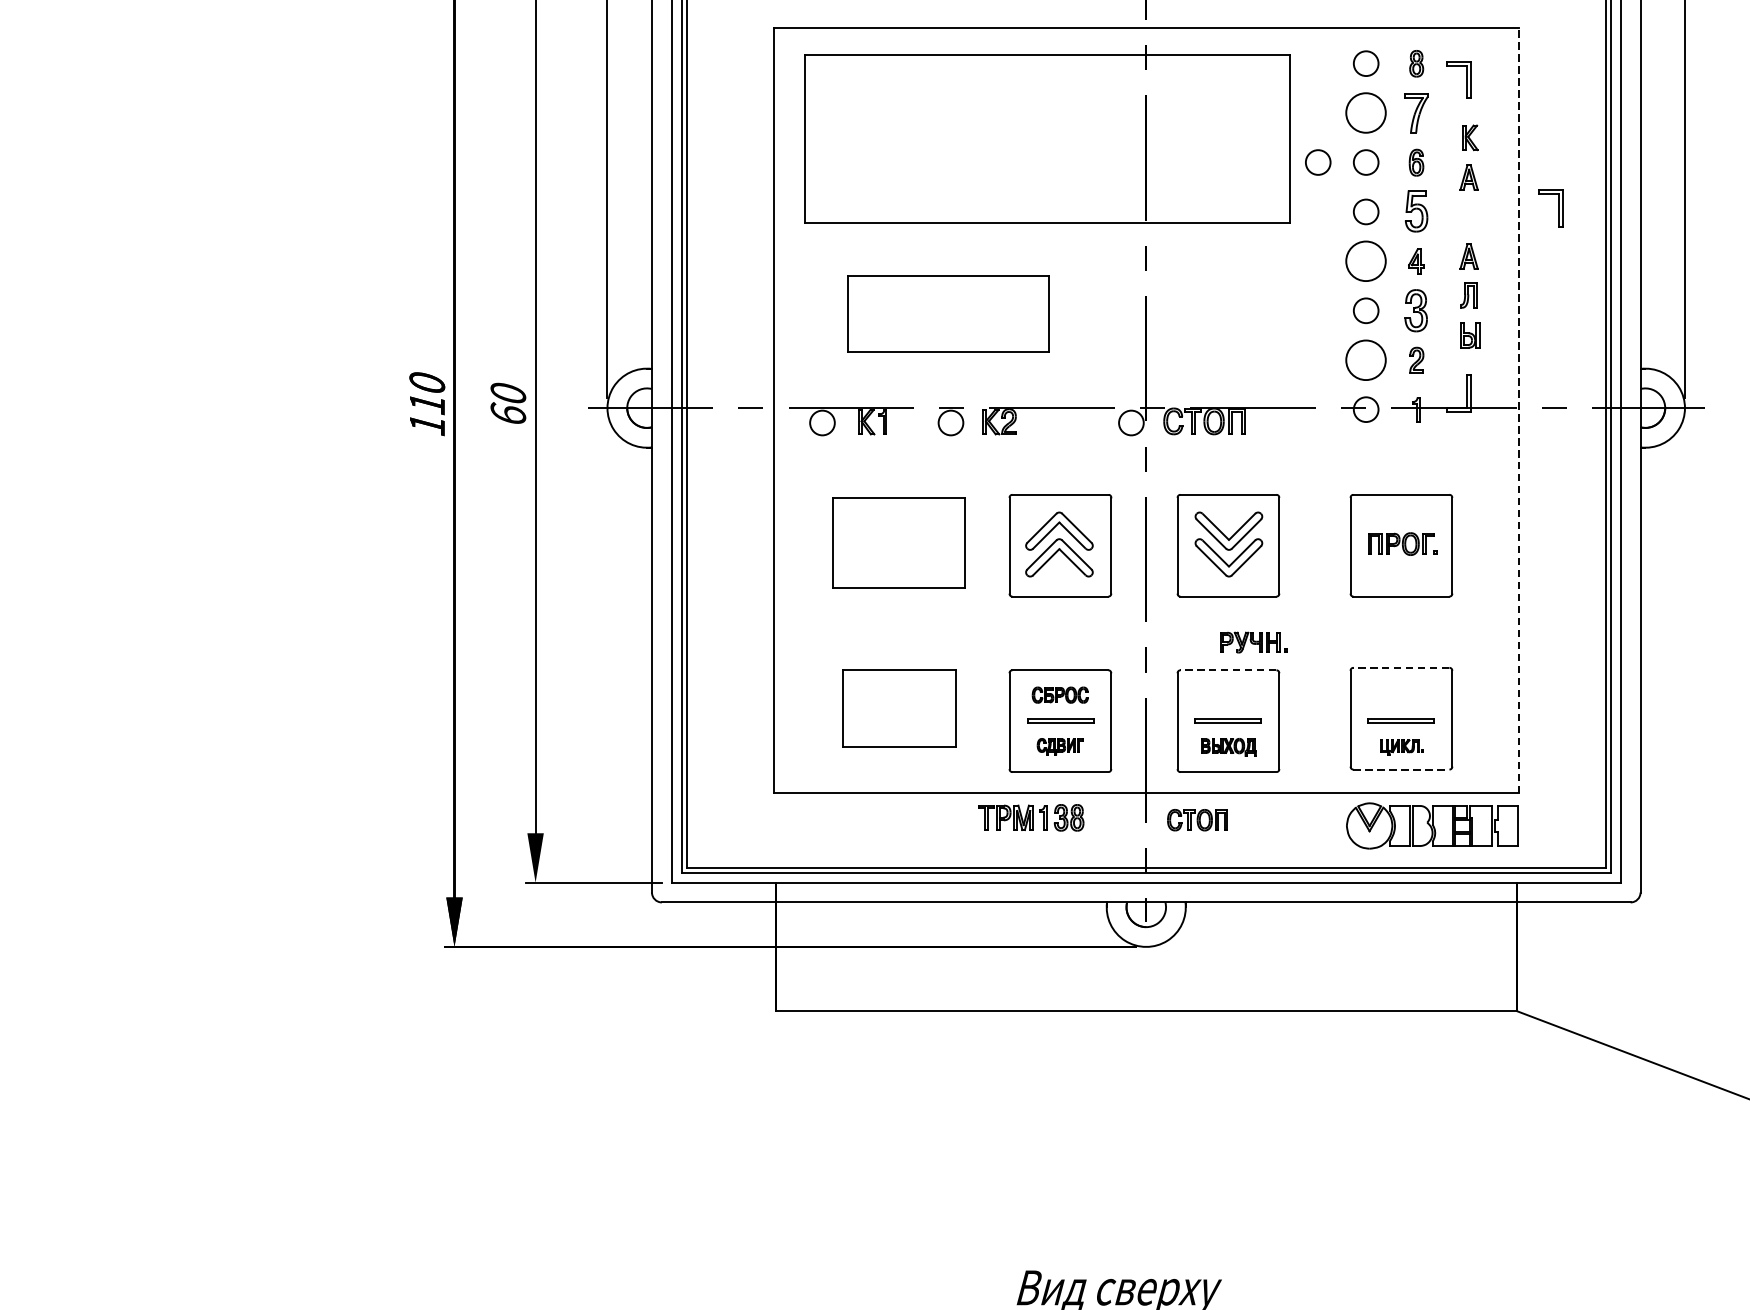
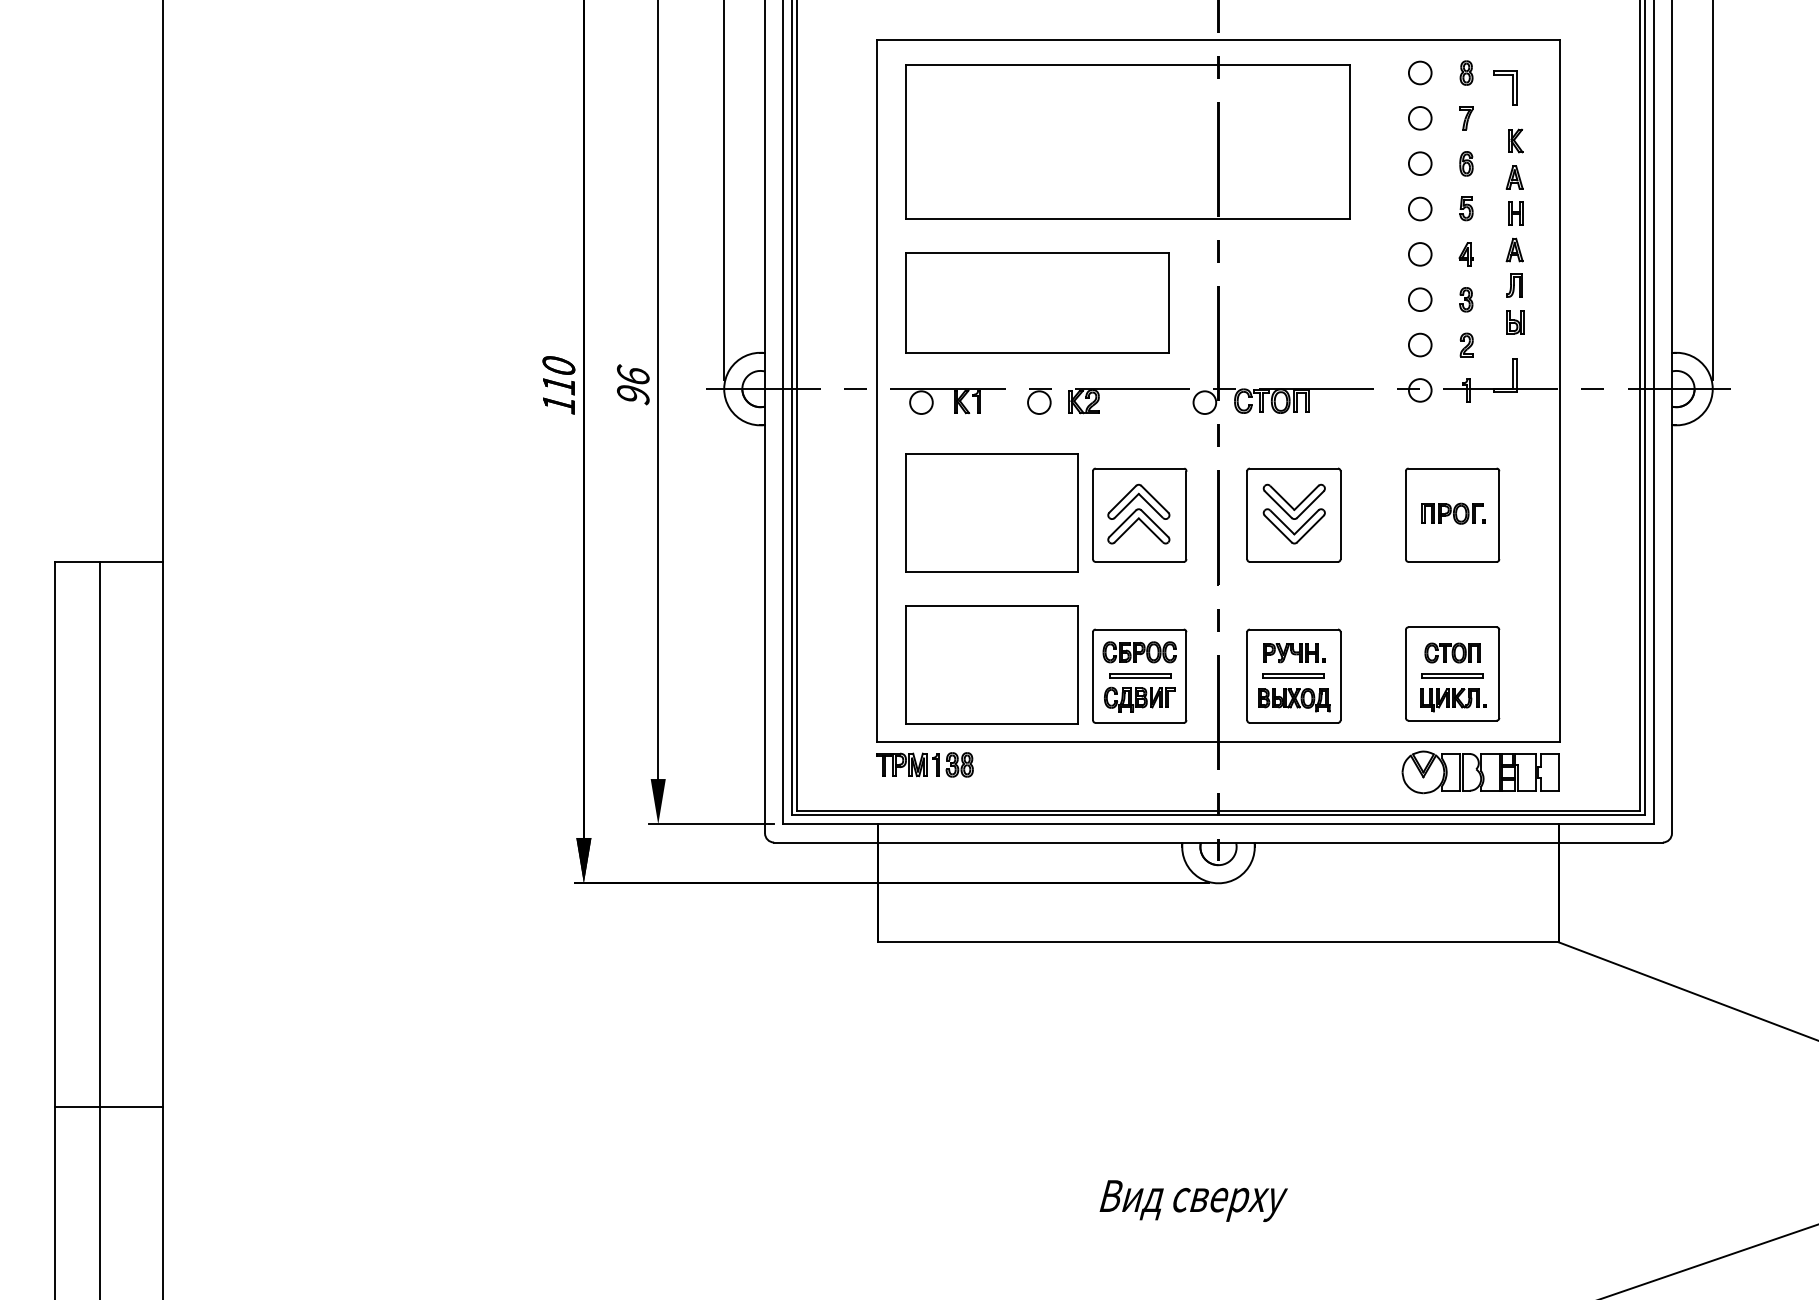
circle: (1366, 113) -> (1420, 118), size x0.62
part: (1416, 113) -> (1466, 118), size x0.62
circle: (1318, 162) -> (1376, 163), removed
part: (1558, 208) -> (1596, 205), removed
part: (1416, 211) -> (1466, 208), size x0.62
part: (1469, 216) -> (1515, 213), added
circle: (1366, 261) -> (1420, 254), size x0.62
part: (1416, 310) -> (1466, 299), size x0.62
part: (948, 313) -> (1037, 302), size x1.43
circle: (1366, 359) -> (1420, 344), size x0.62
text: (508, 403) -> (633, 384), 60 -> 96
line: (1519, 410) -> (1560, 391), dashed -> solid
part: (898, 542) -> (991, 512), size x1.43
part: (1254, 643) -> (1294, 653), moved
line: (1401, 668) -> (1452, 627), dashed -> solid
line: (1228, 670) -> (1293, 629), dashed -> solid
part: (1060, 695) -> (1139, 652), size x1.43
part: (898, 708) -> (991, 664), size x1.67
part: (1060, 746) -> (1139, 699), size x1.67
part: (1229, 747) -> (1294, 700), size x1.43
part: (1402, 747) -> (1453, 700), size x1.67
line: (1402, 769) -> (1453, 720), dashed -> solid
part: (1030, 817) -> (924, 764), moved
part: (1197, 819) -> (1452, 652), moved

